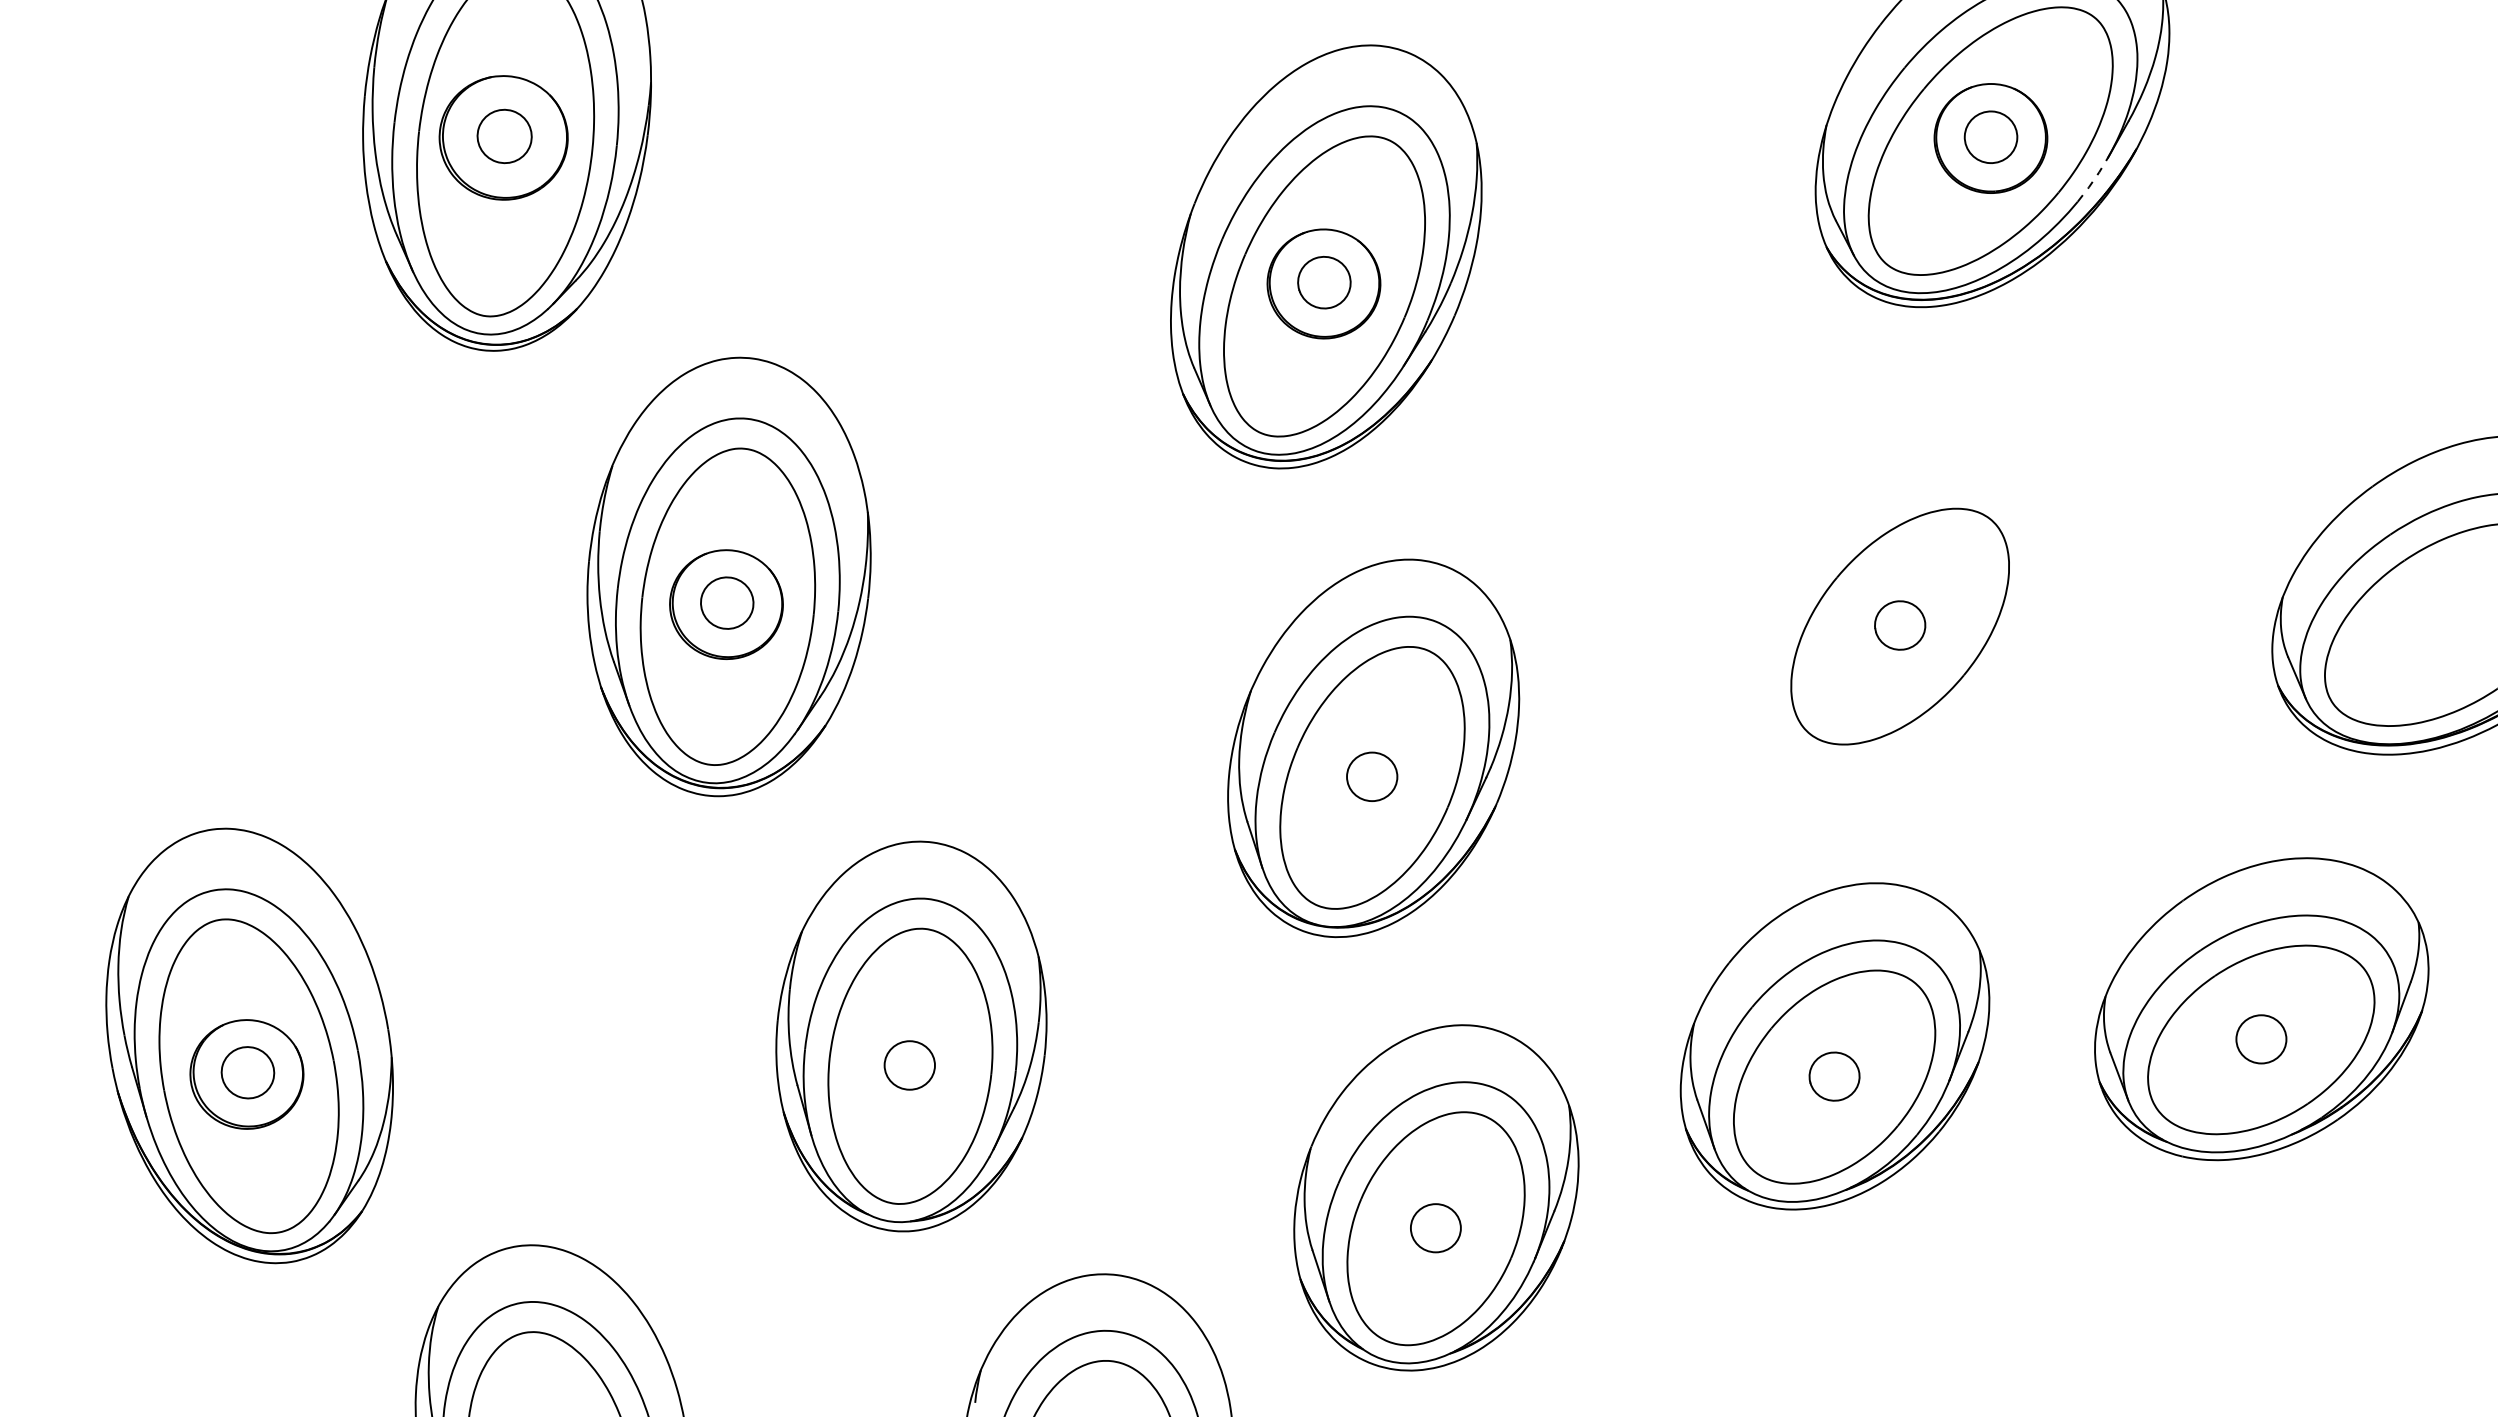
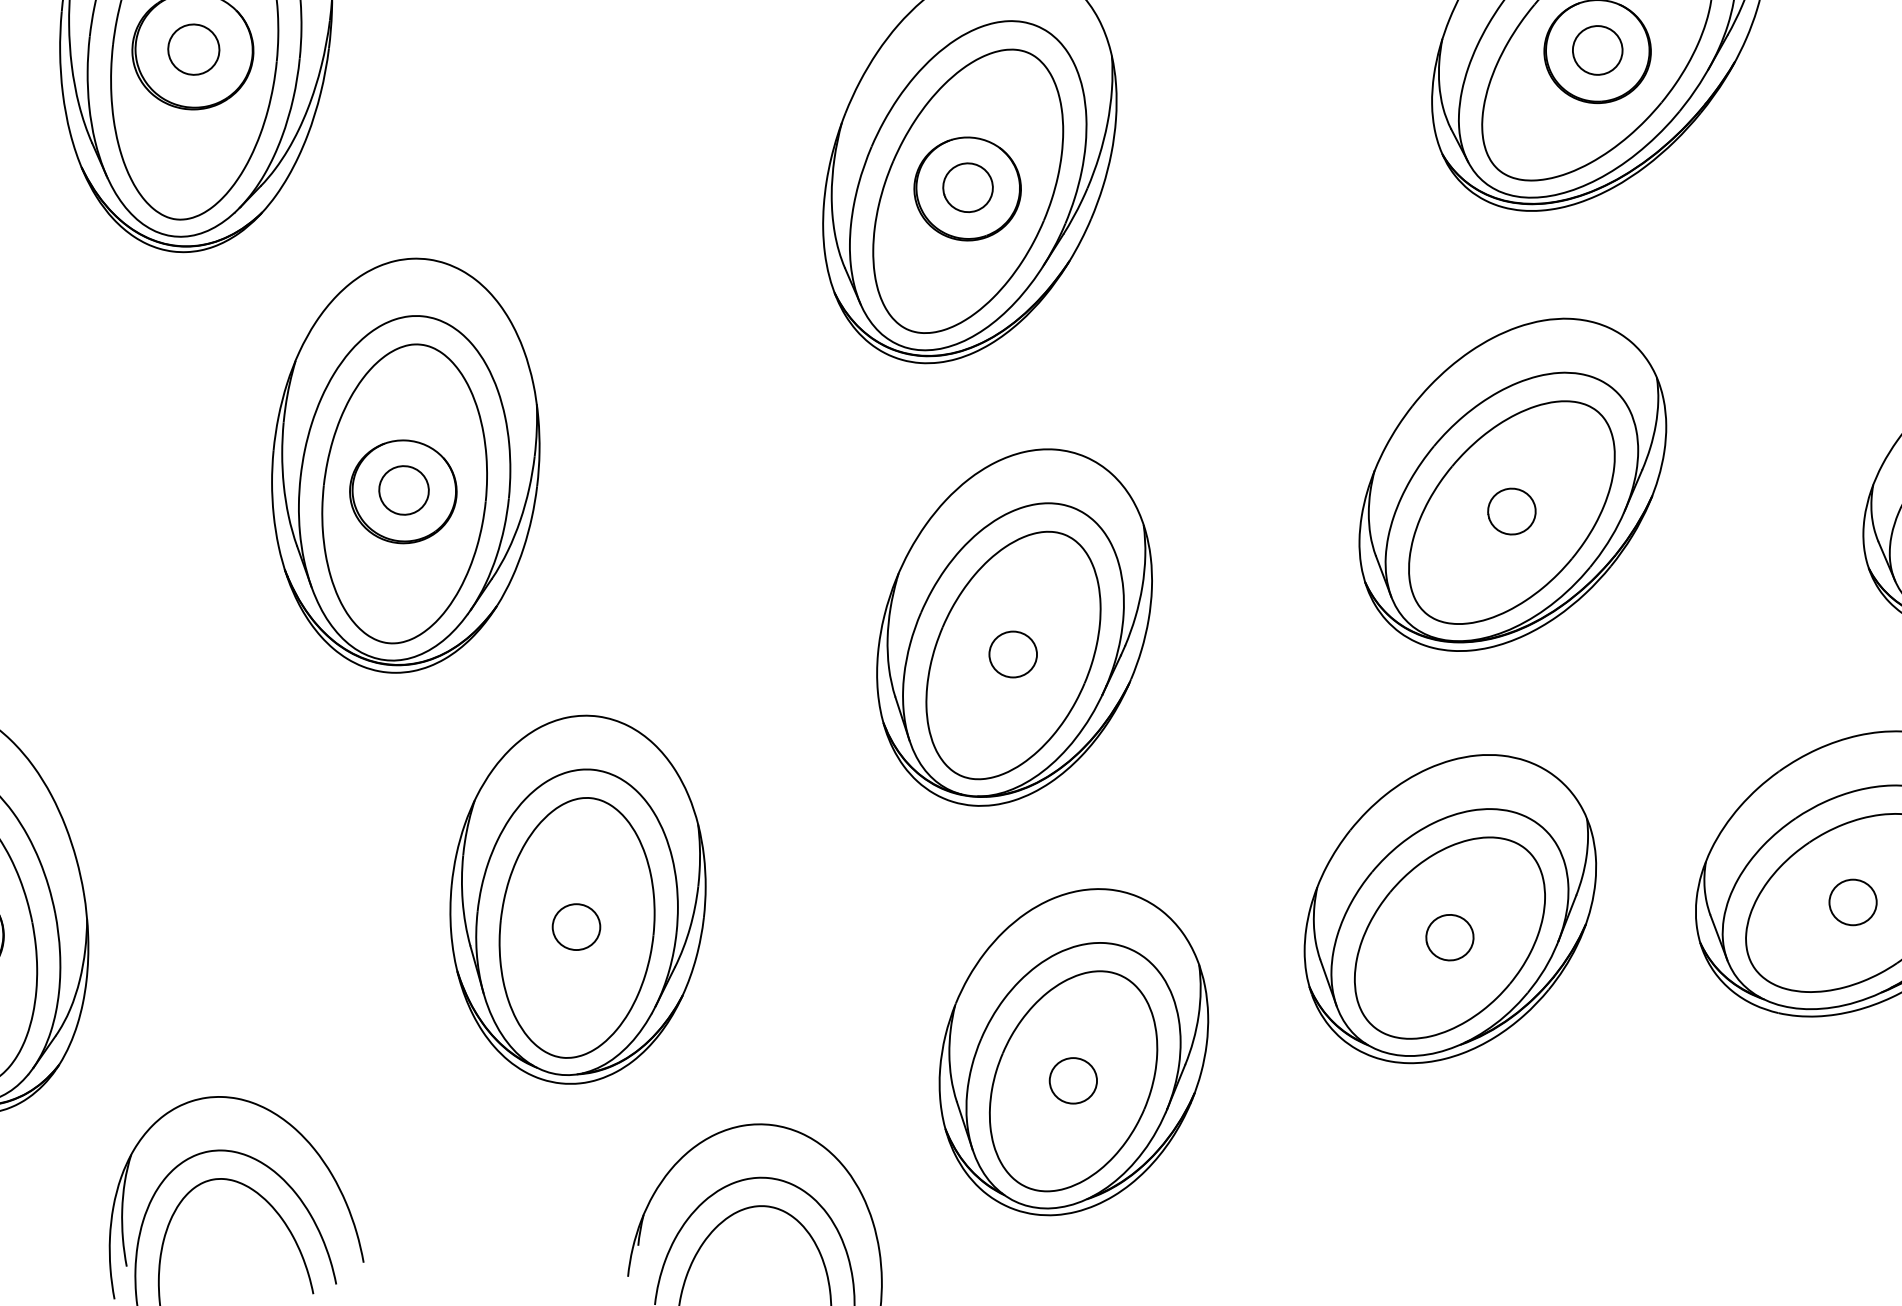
line: (2093, 180) -> (1694, 91), dashed -> solid
part: (1900, 597) -> (1512, 485), added

